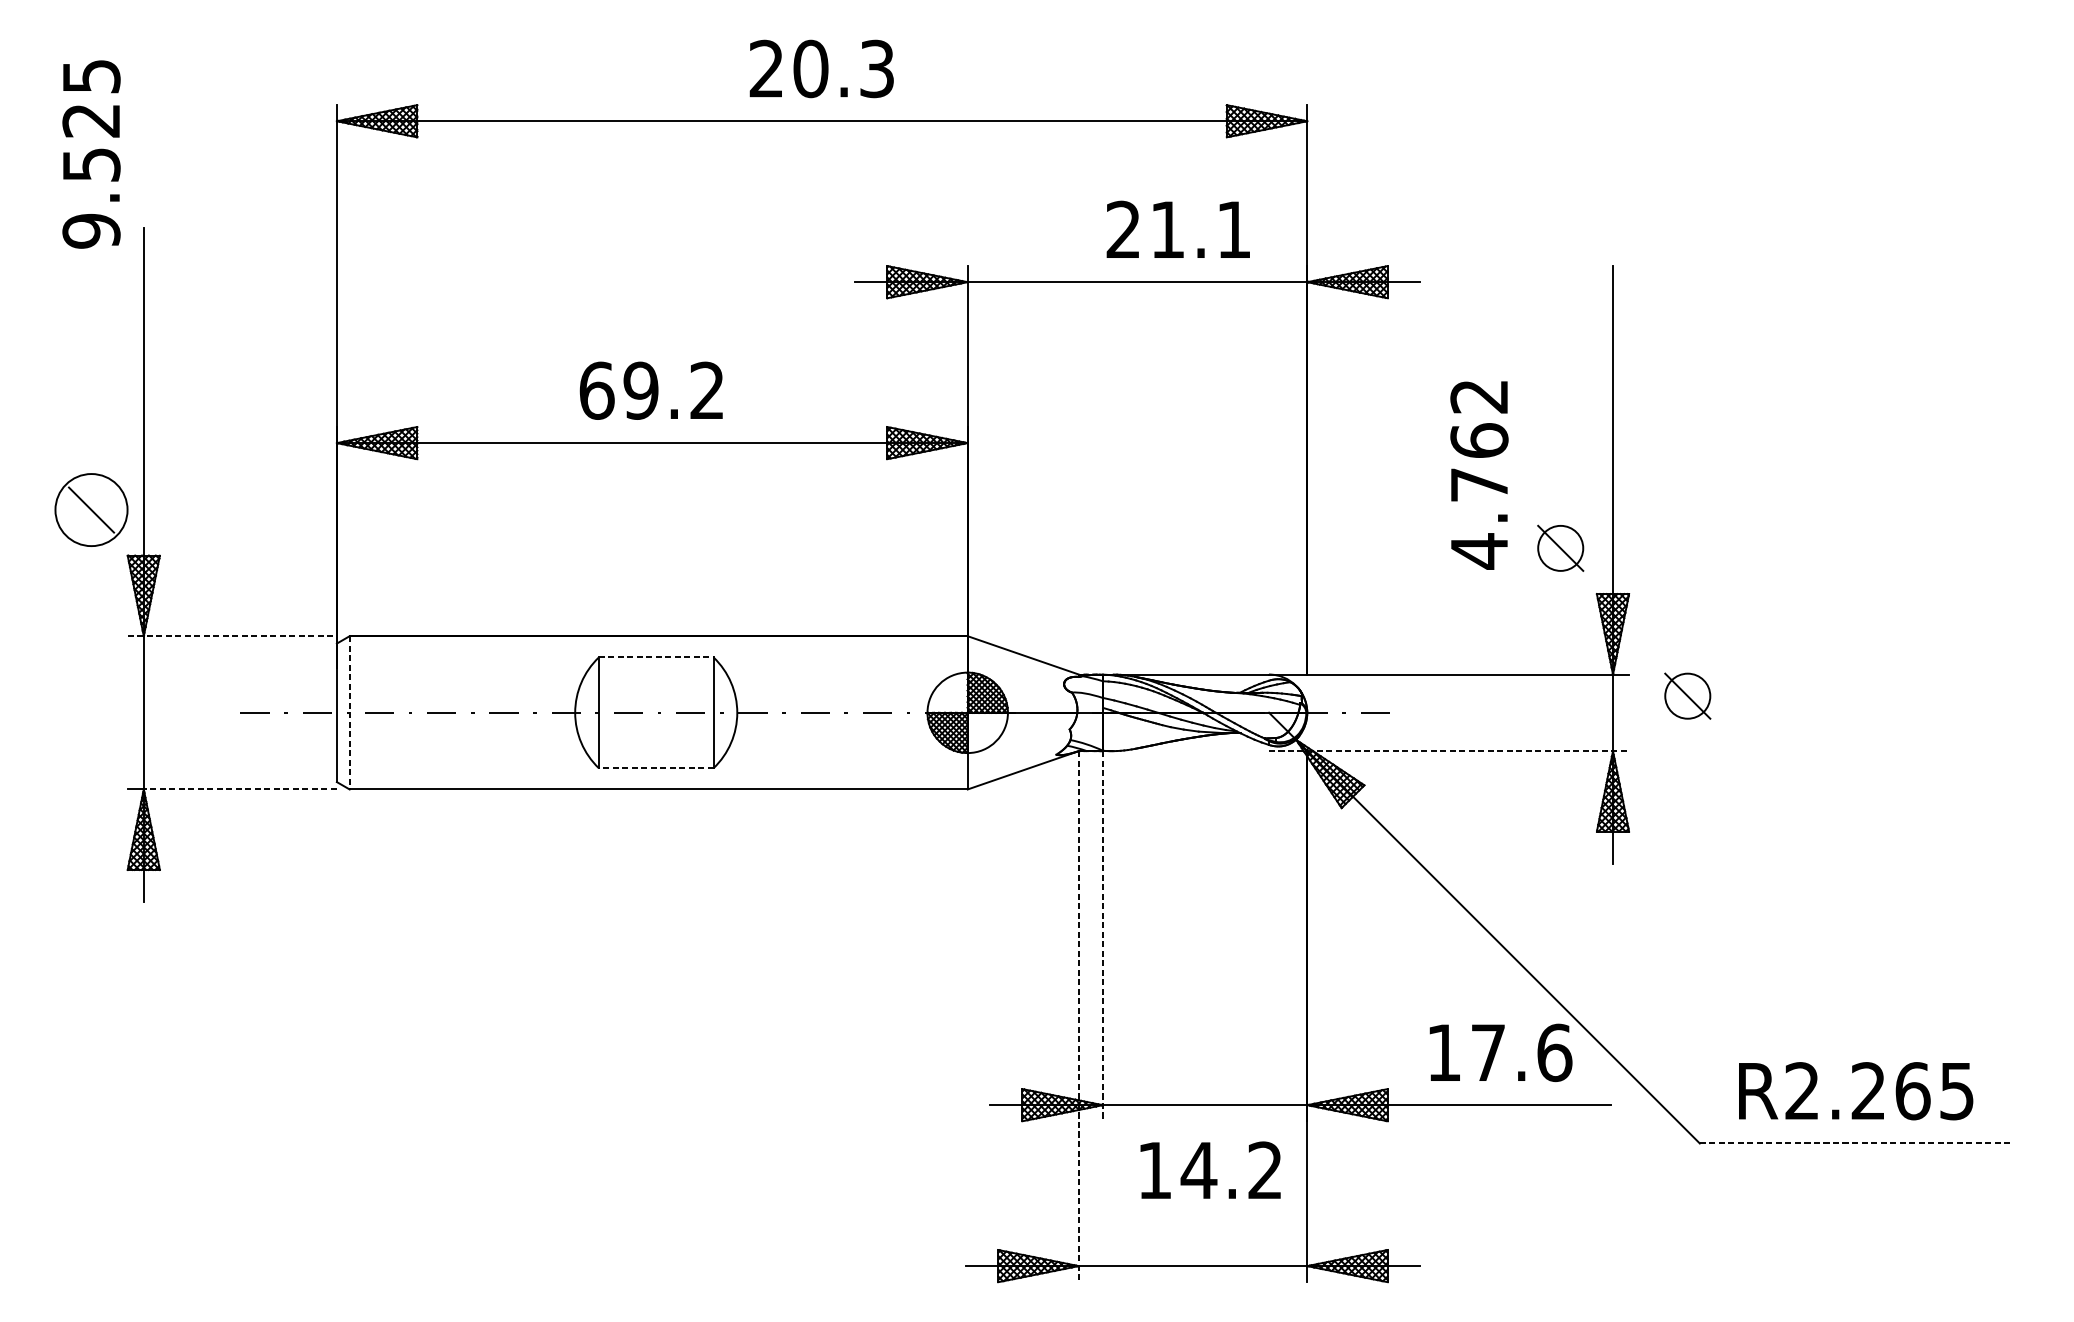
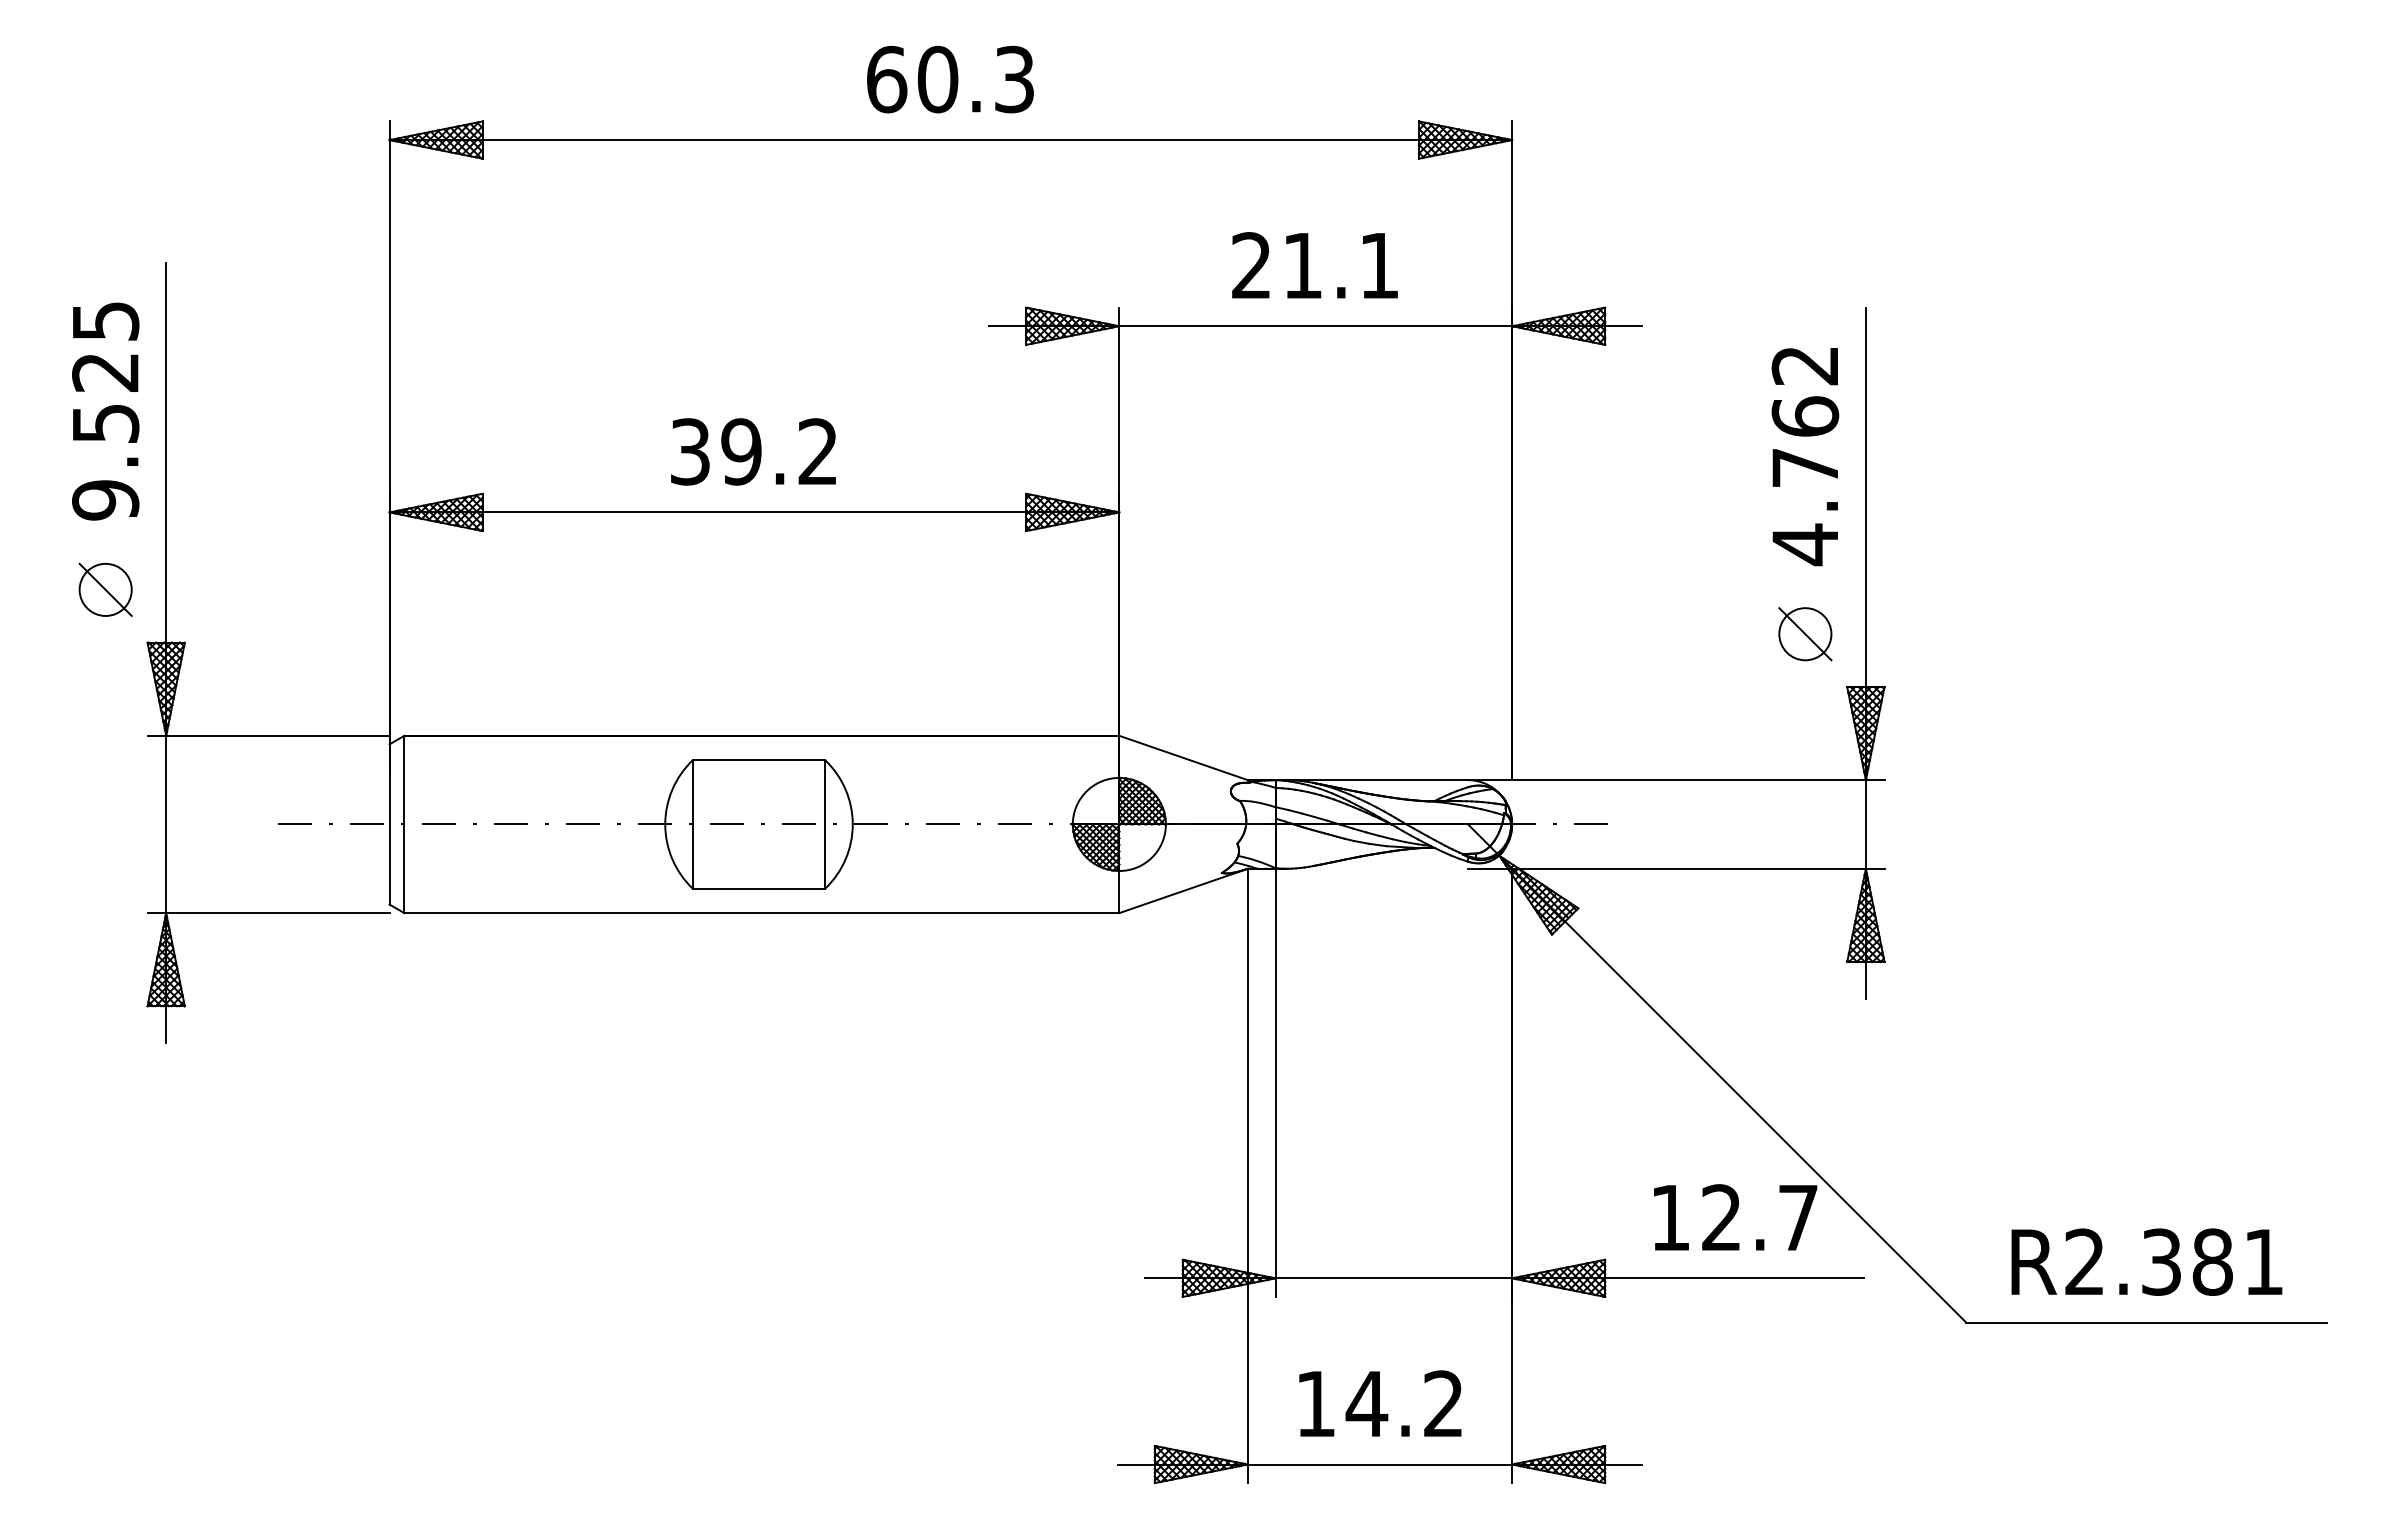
text: (767, 68) -> (887, 79), 20.3 -> 60.3
text: (91, 154) -> (105, 411), moved
text: (1177, 229) -> (1314, 265), moved
text: (597, 390) -> (690, 451), 69.2 -> 39.2
text: (1479, 476) -> (1805, 457), moved
circle: (91, 509) -> (105, 589), size x0.62
line: (233, 635) -> (269, 735), dashed -> solid
line: (656, 657) -> (759, 760), dashed -> solid
part: (1687, 696) -> (1952, 805), removed
line: (349, 712) -> (404, 824), dashed -> solid
line: (1449, 750) -> (1676, 868), dashed -> solid
line: (655, 768) -> (758, 888), dashed -> solid
line: (240, 789) -> (277, 913), dashed -> solid
line: (1102, 936) -> (1275, 1083), dashed -> solid
line: (1078, 1017) -> (1247, 1176), dashed -> solid
text: (1521, 1052) -> (1760, 1217), 17.6 -> 12.7
text: (1912, 1090) -> (2212, 1261), R2.265 -> R2.381
line: (1856, 1143) -> (2147, 1322), dashed -> solid
text: (1210, 1170) -> (1380, 1403), moved

